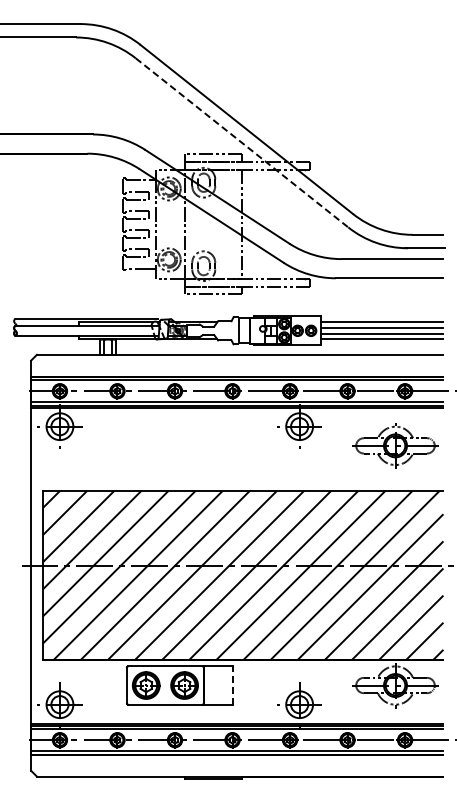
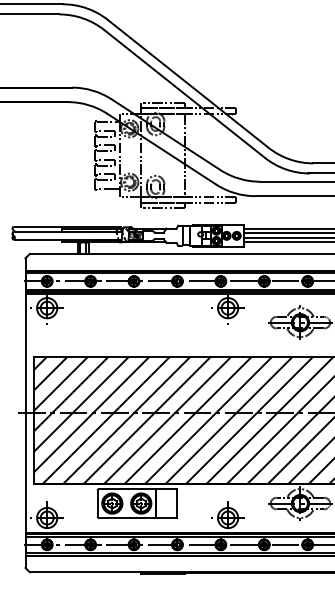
line: (242, 142) -> (184, 93), dashed -> solid
line: (232, 685) -> (177, 503), dashed -> solid

